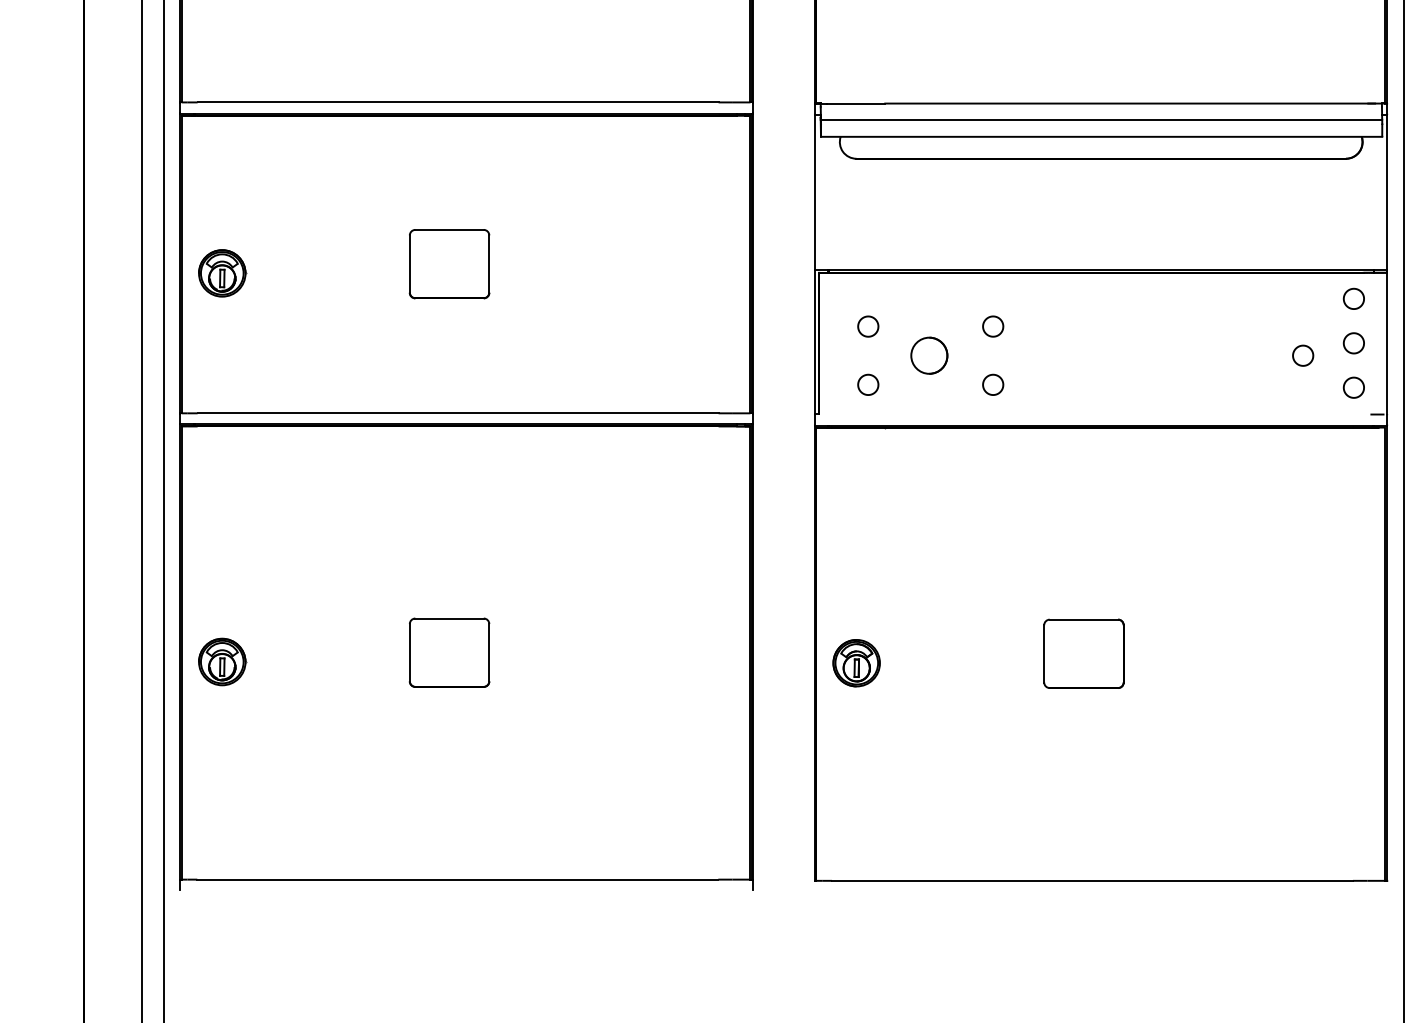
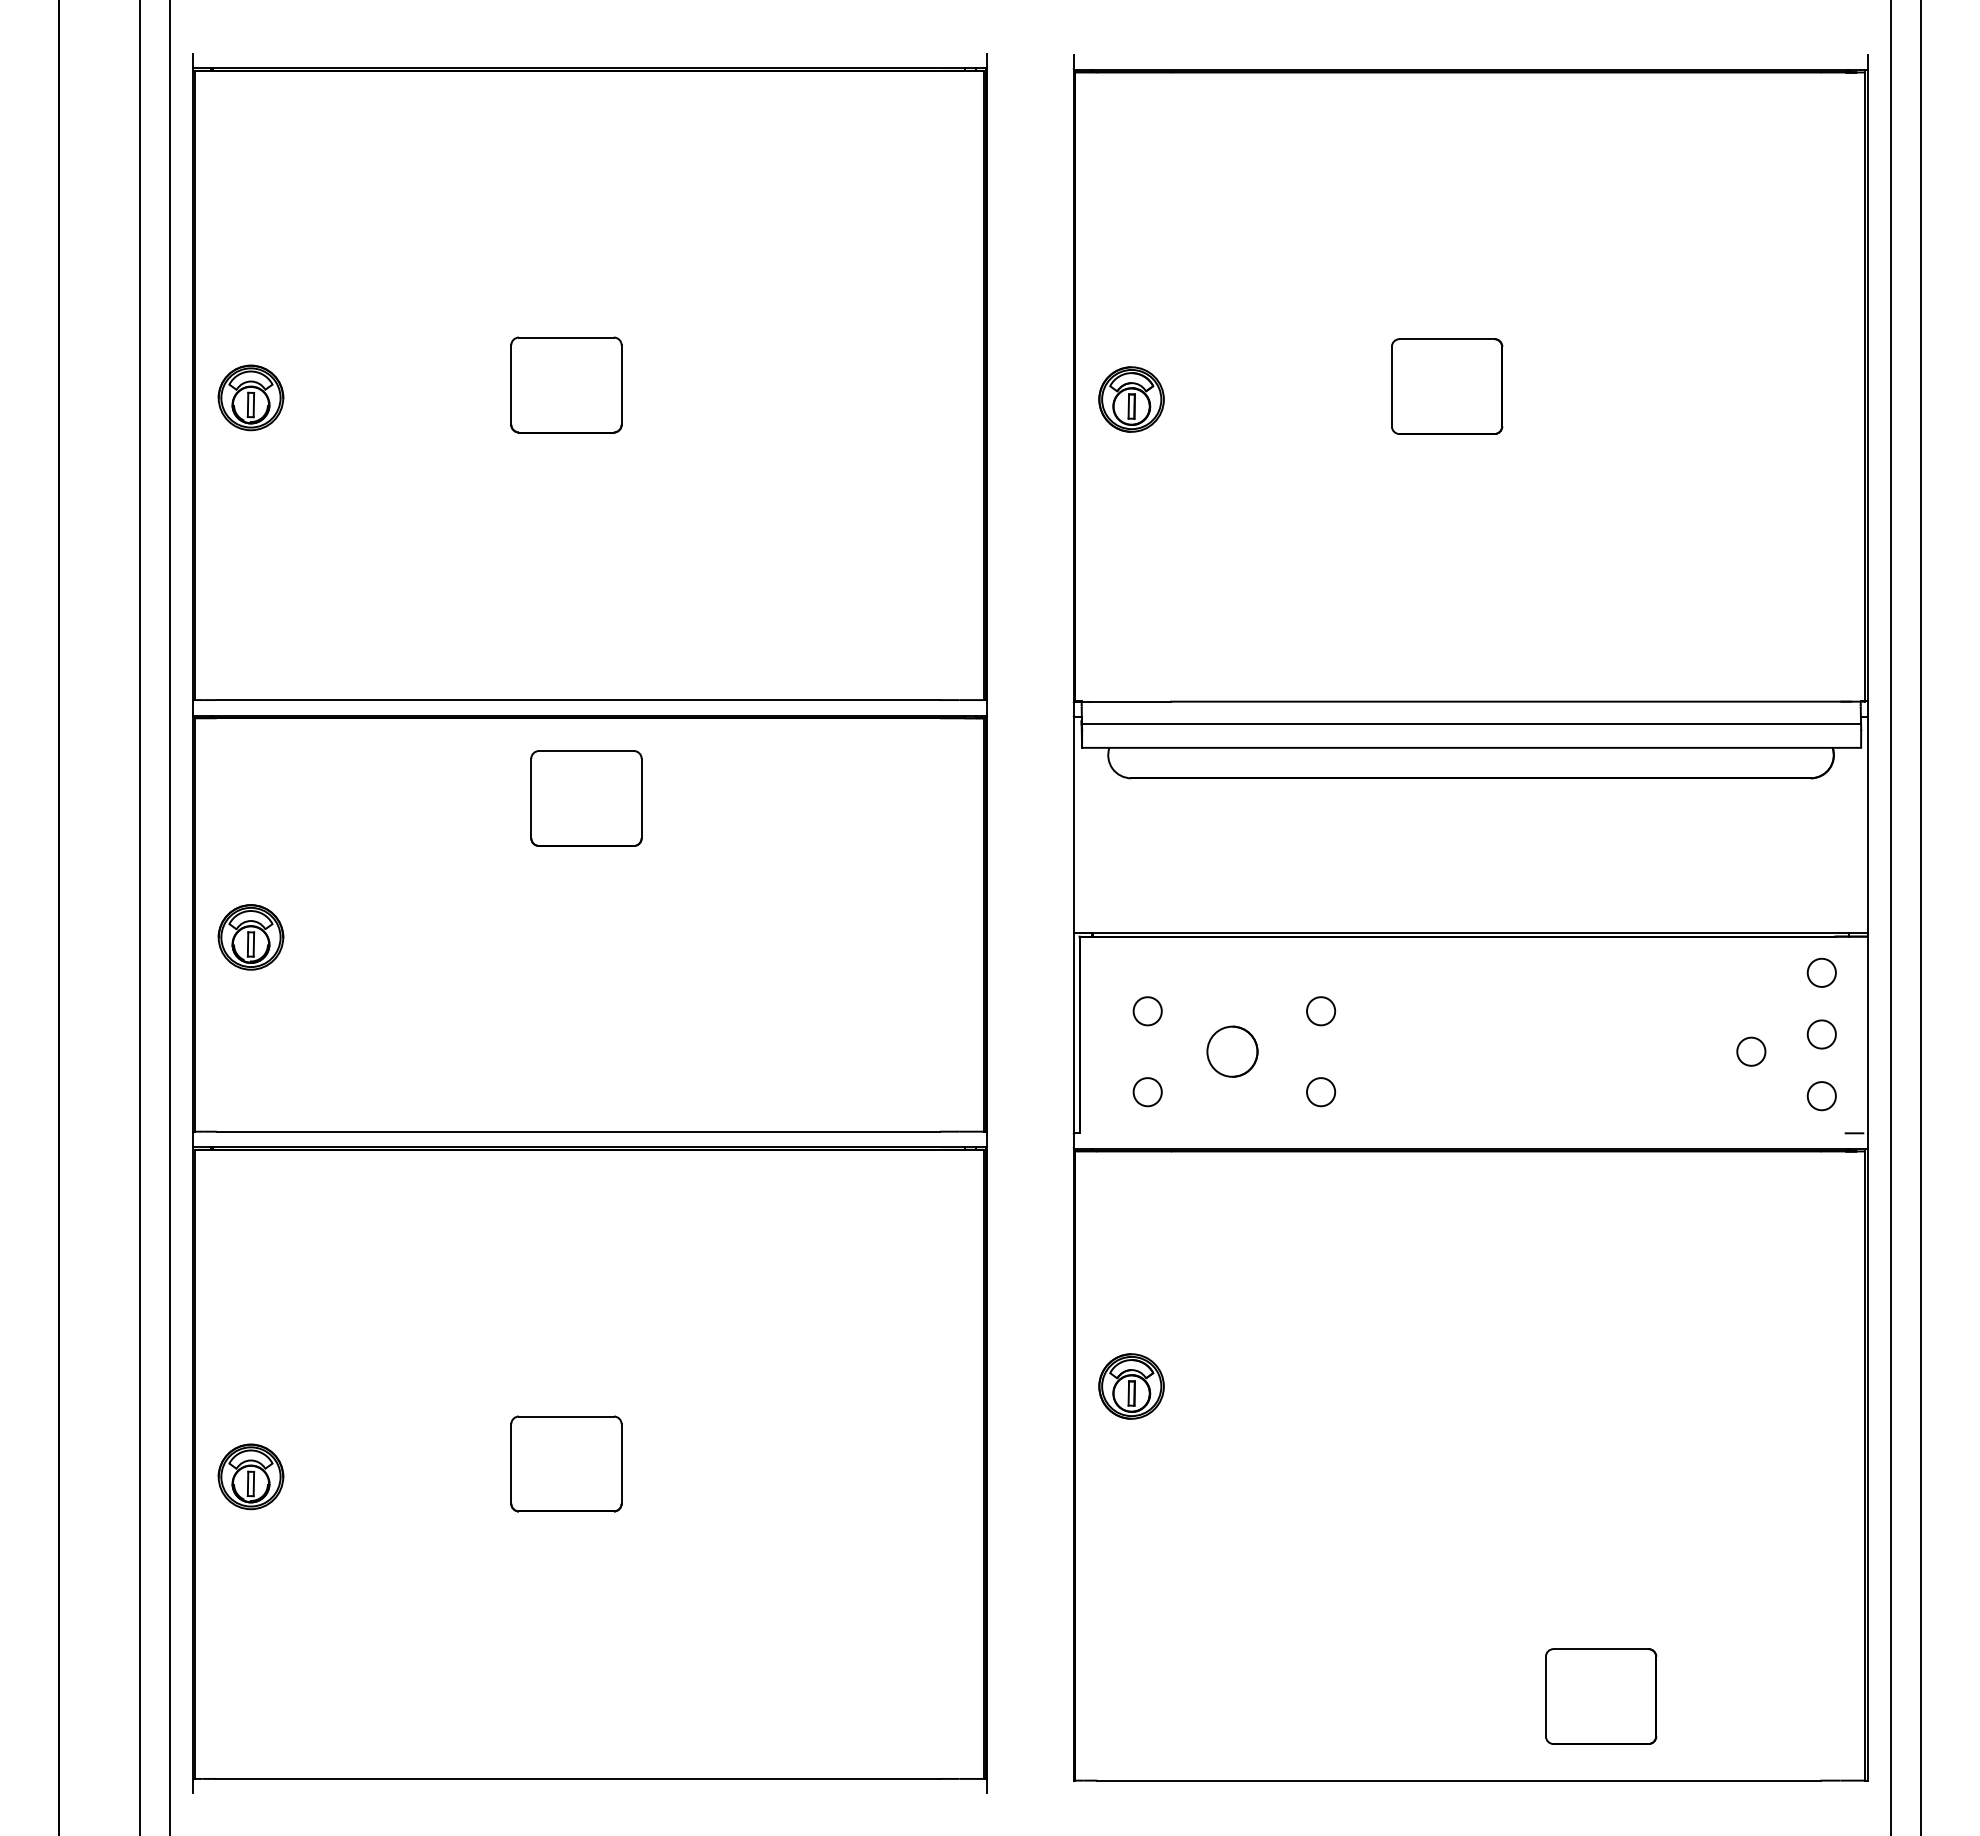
part: (449, 264) -> (586, 798), moved
part: (1084, 653) -> (1601, 1696), moved
part: (856, 663) -> (1131, 1386), moved

